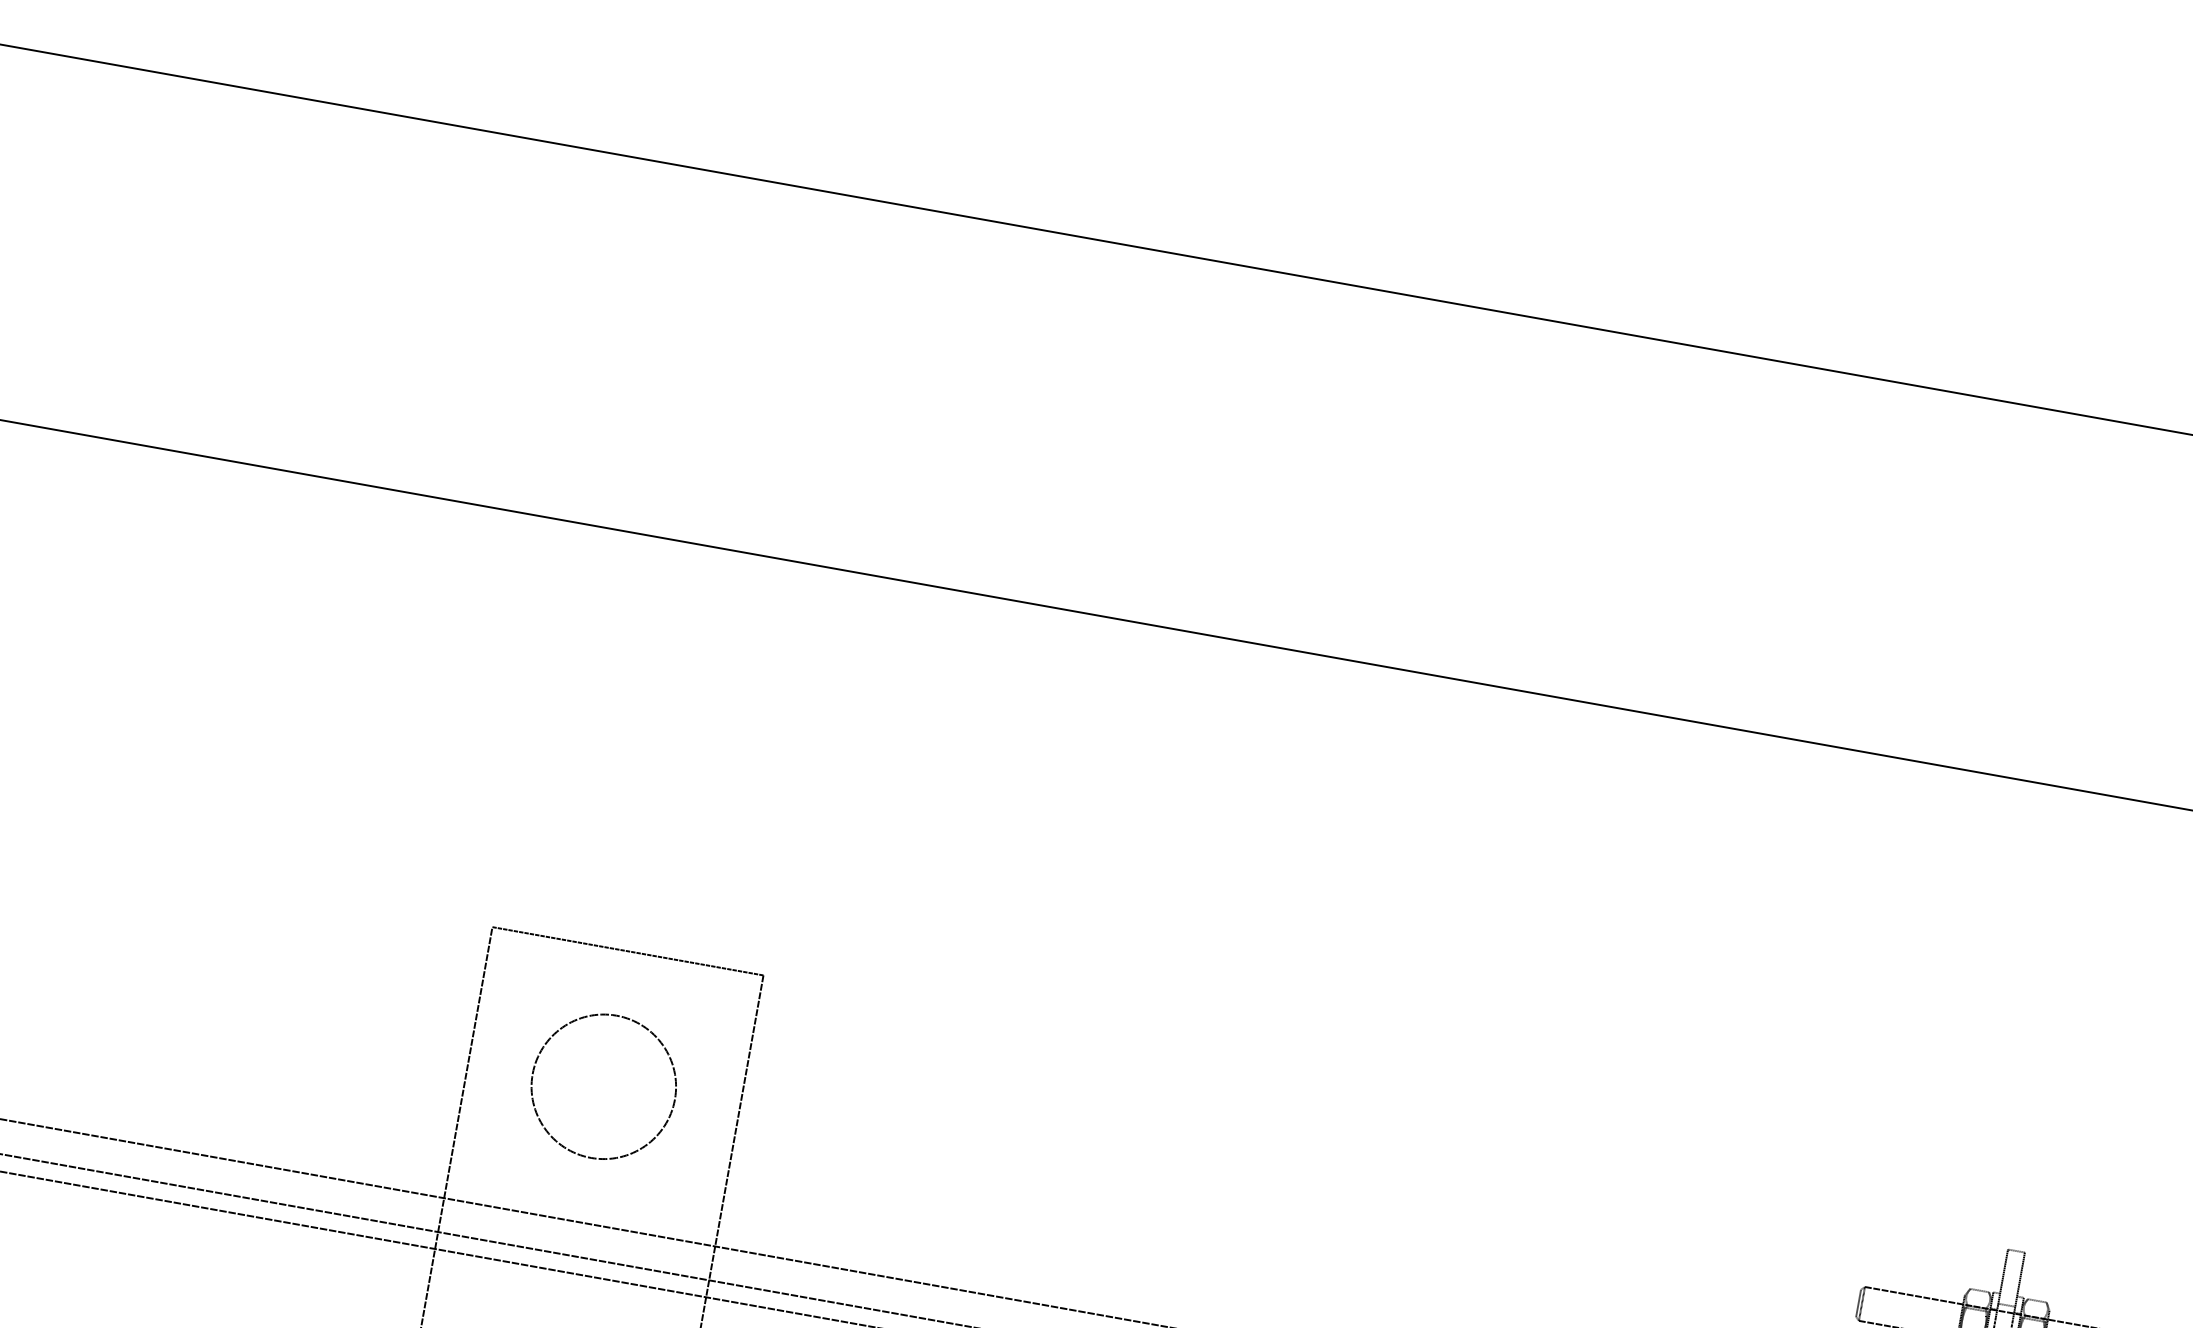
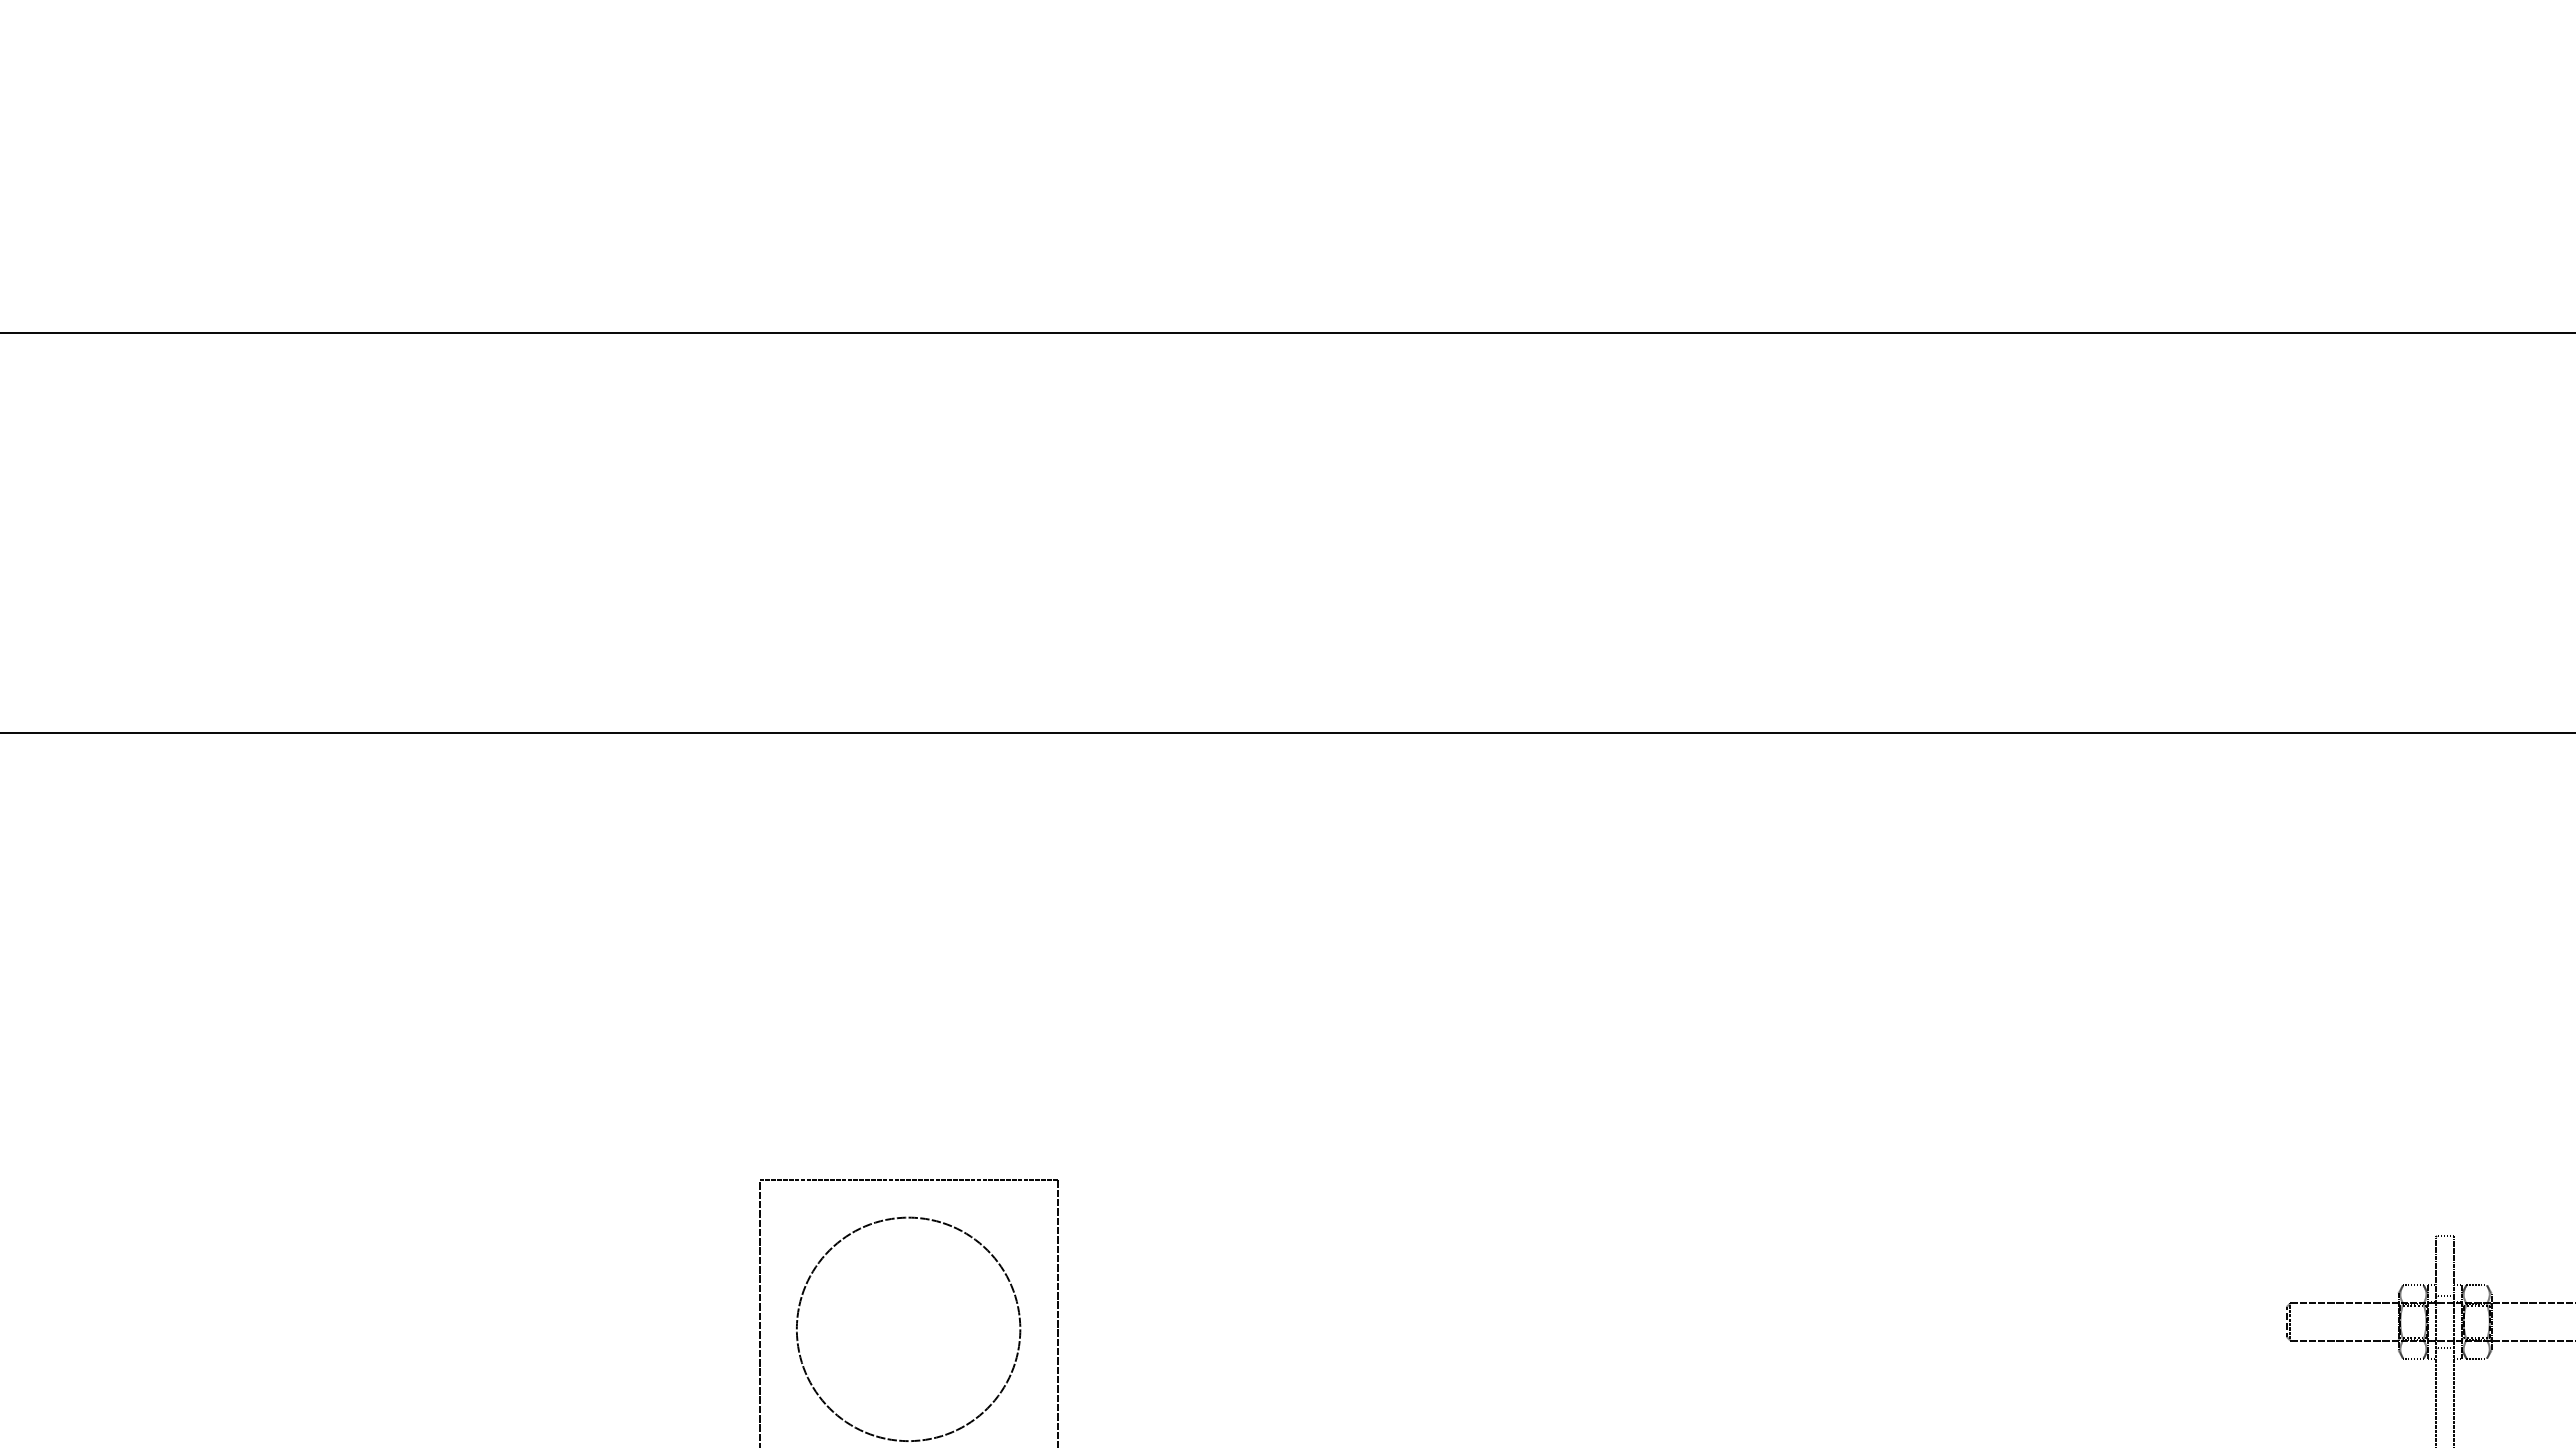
circle: (603, 1086) -> (908, 1329), size x1.43

